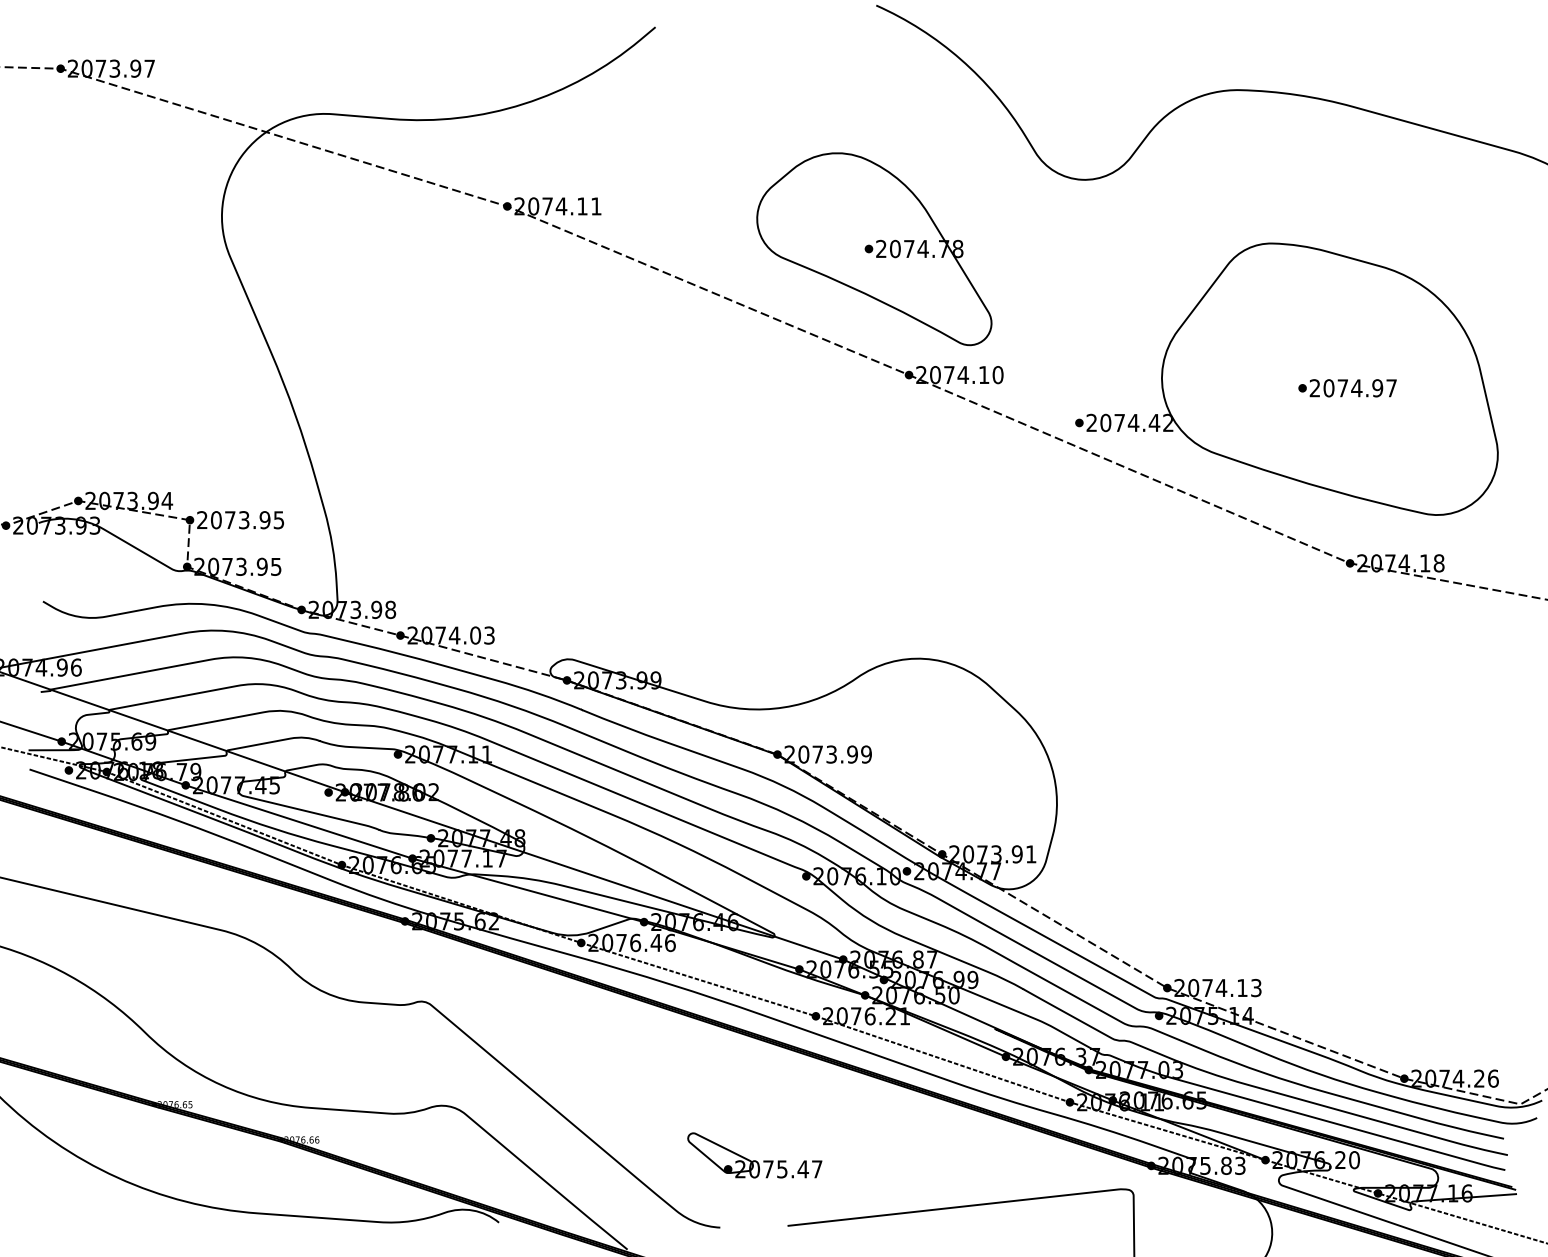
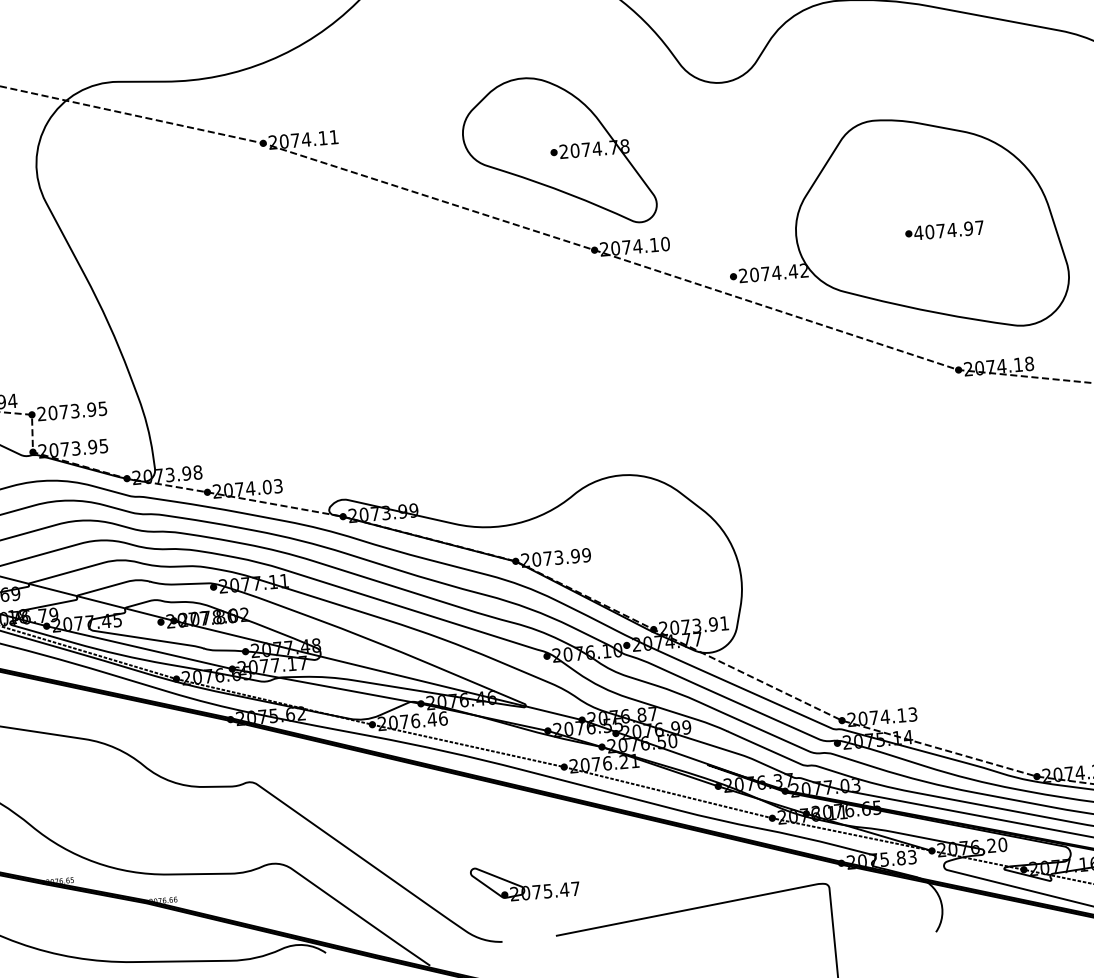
text: (1314, 388) -> (918, 233), 2074.97 -> 4074.97

